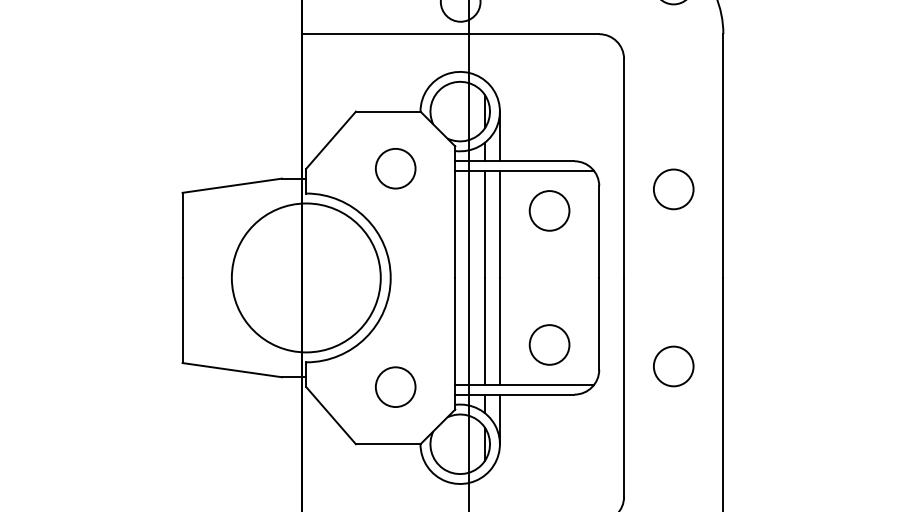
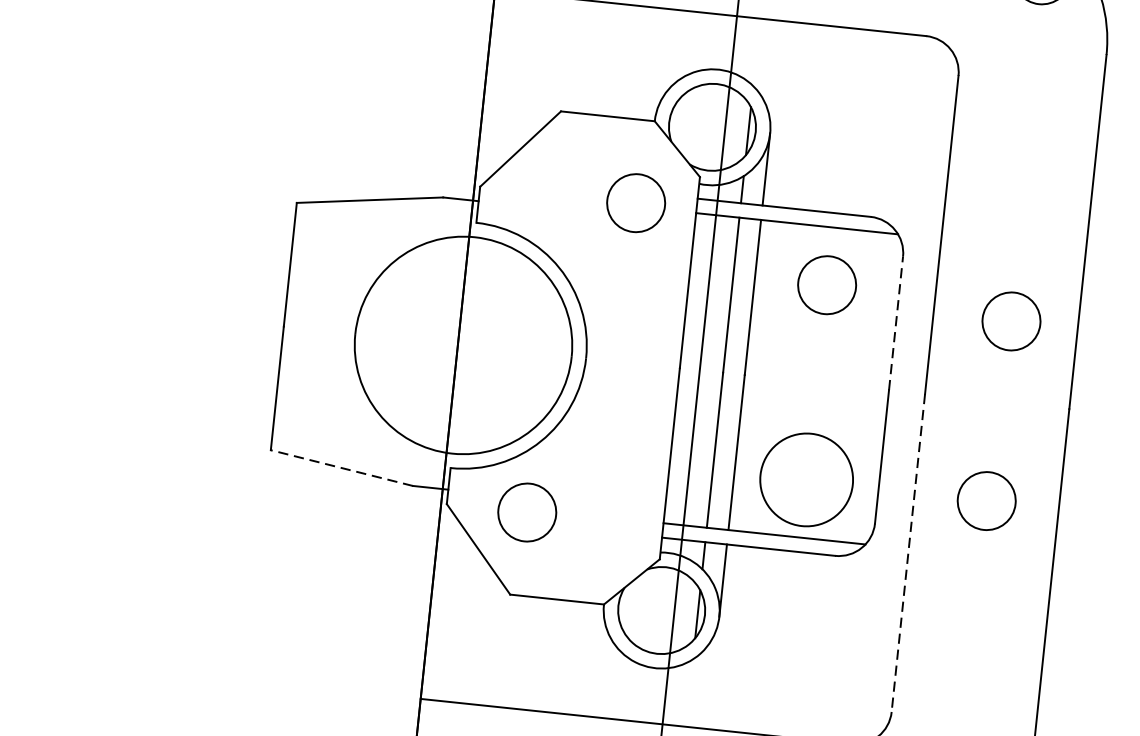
circle: (395, 168) -> (635, 202), moved
circle: (673, 189) -> (1011, 321), moved
line: (599, 232) -> (896, 324), solid -> dashed
circle: (549, 344) -> (806, 479), size x1.6
circle: (673, 366) -> (986, 501), moved
line: (231, 370) -> (340, 468), solid -> dashed
circle: (395, 386) -> (527, 511), moved
line: (624, 387) -> (908, 553), solid -> dashed

